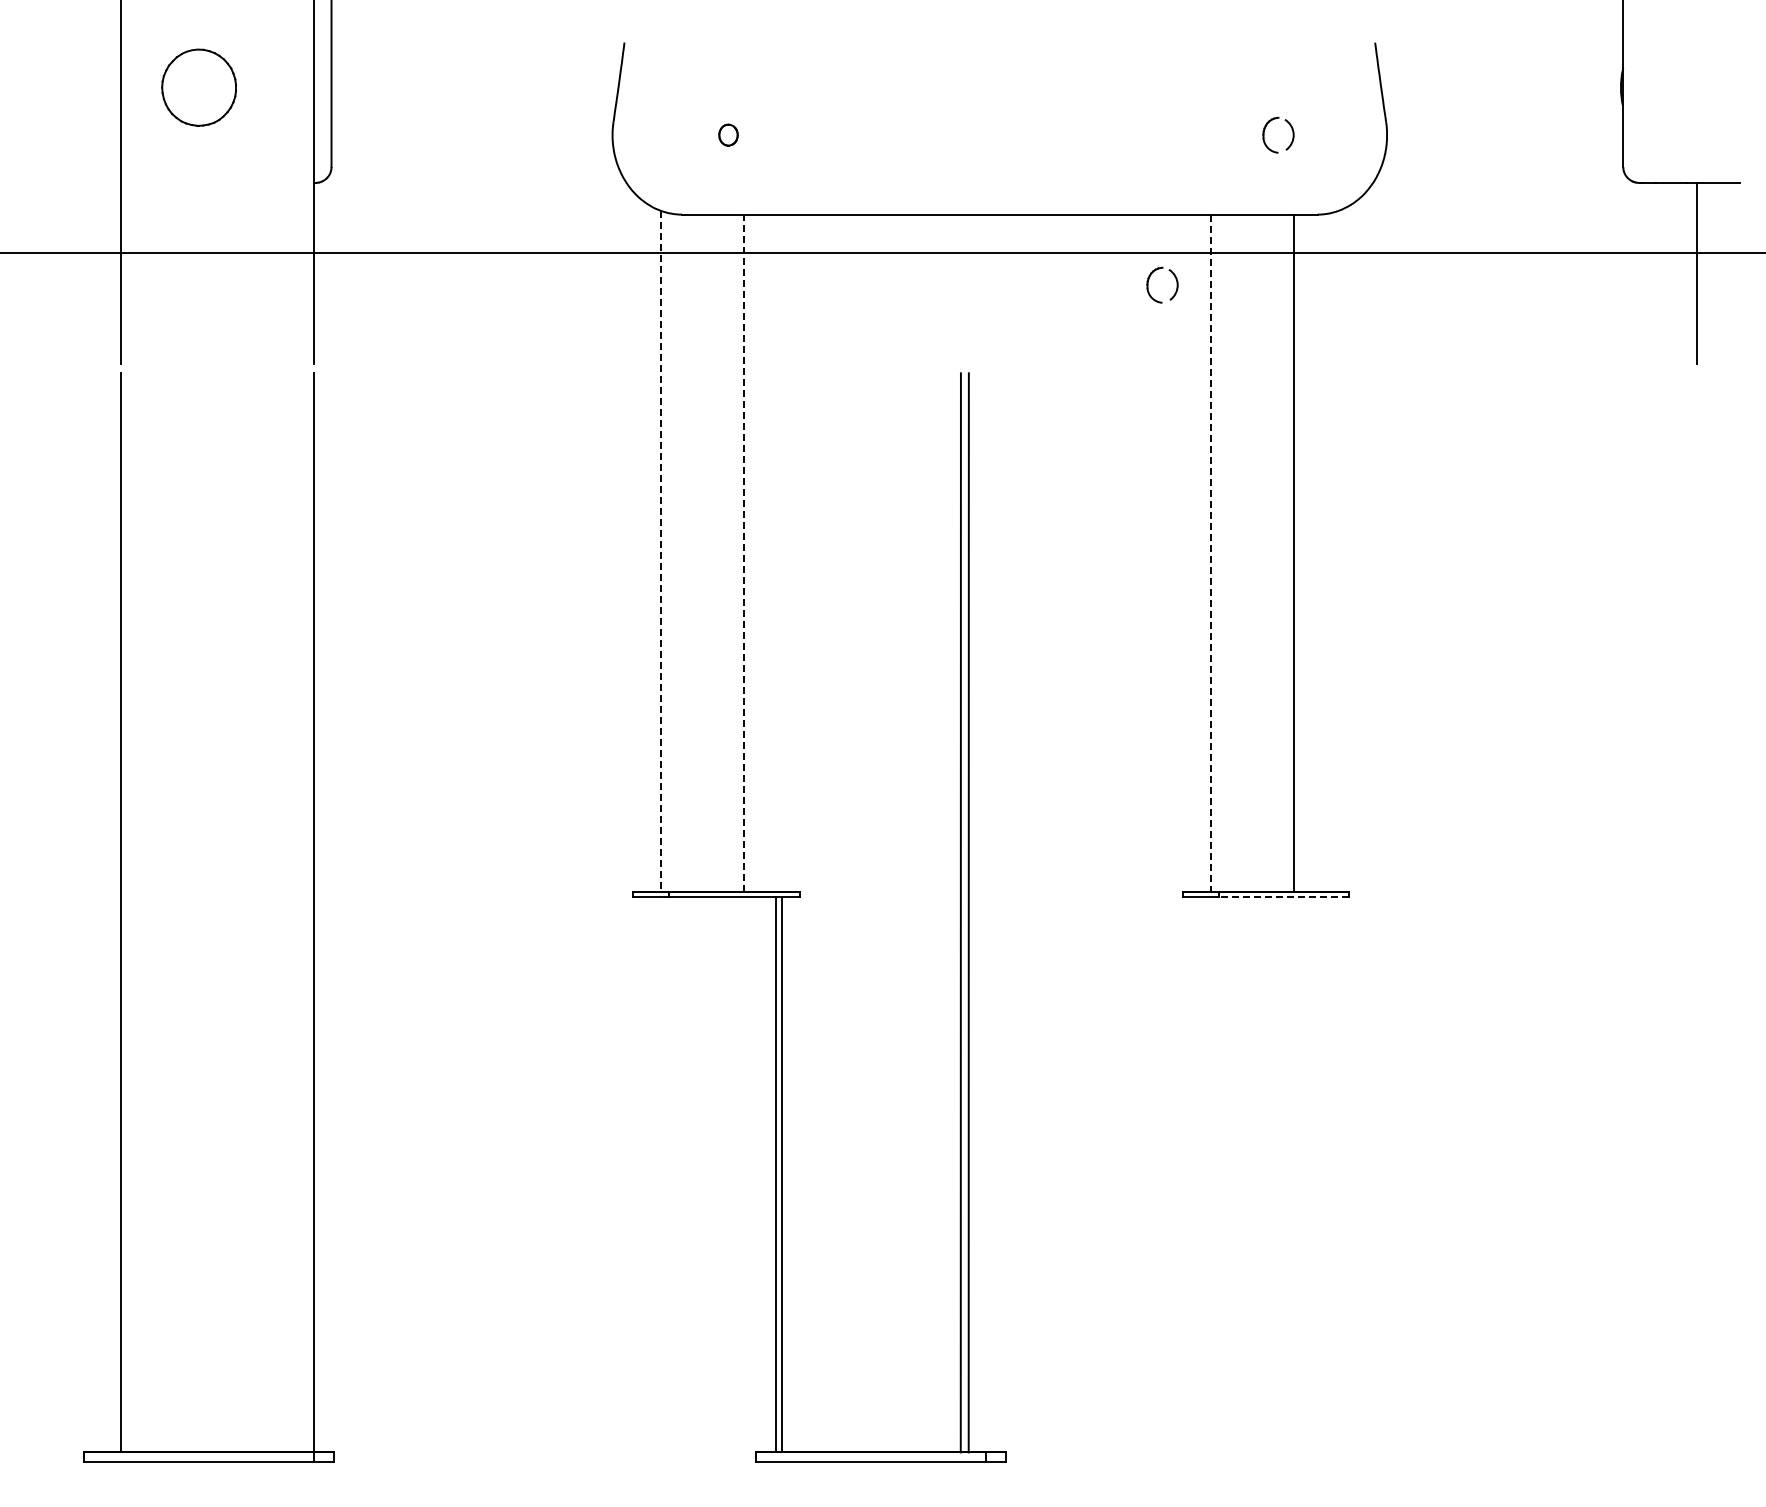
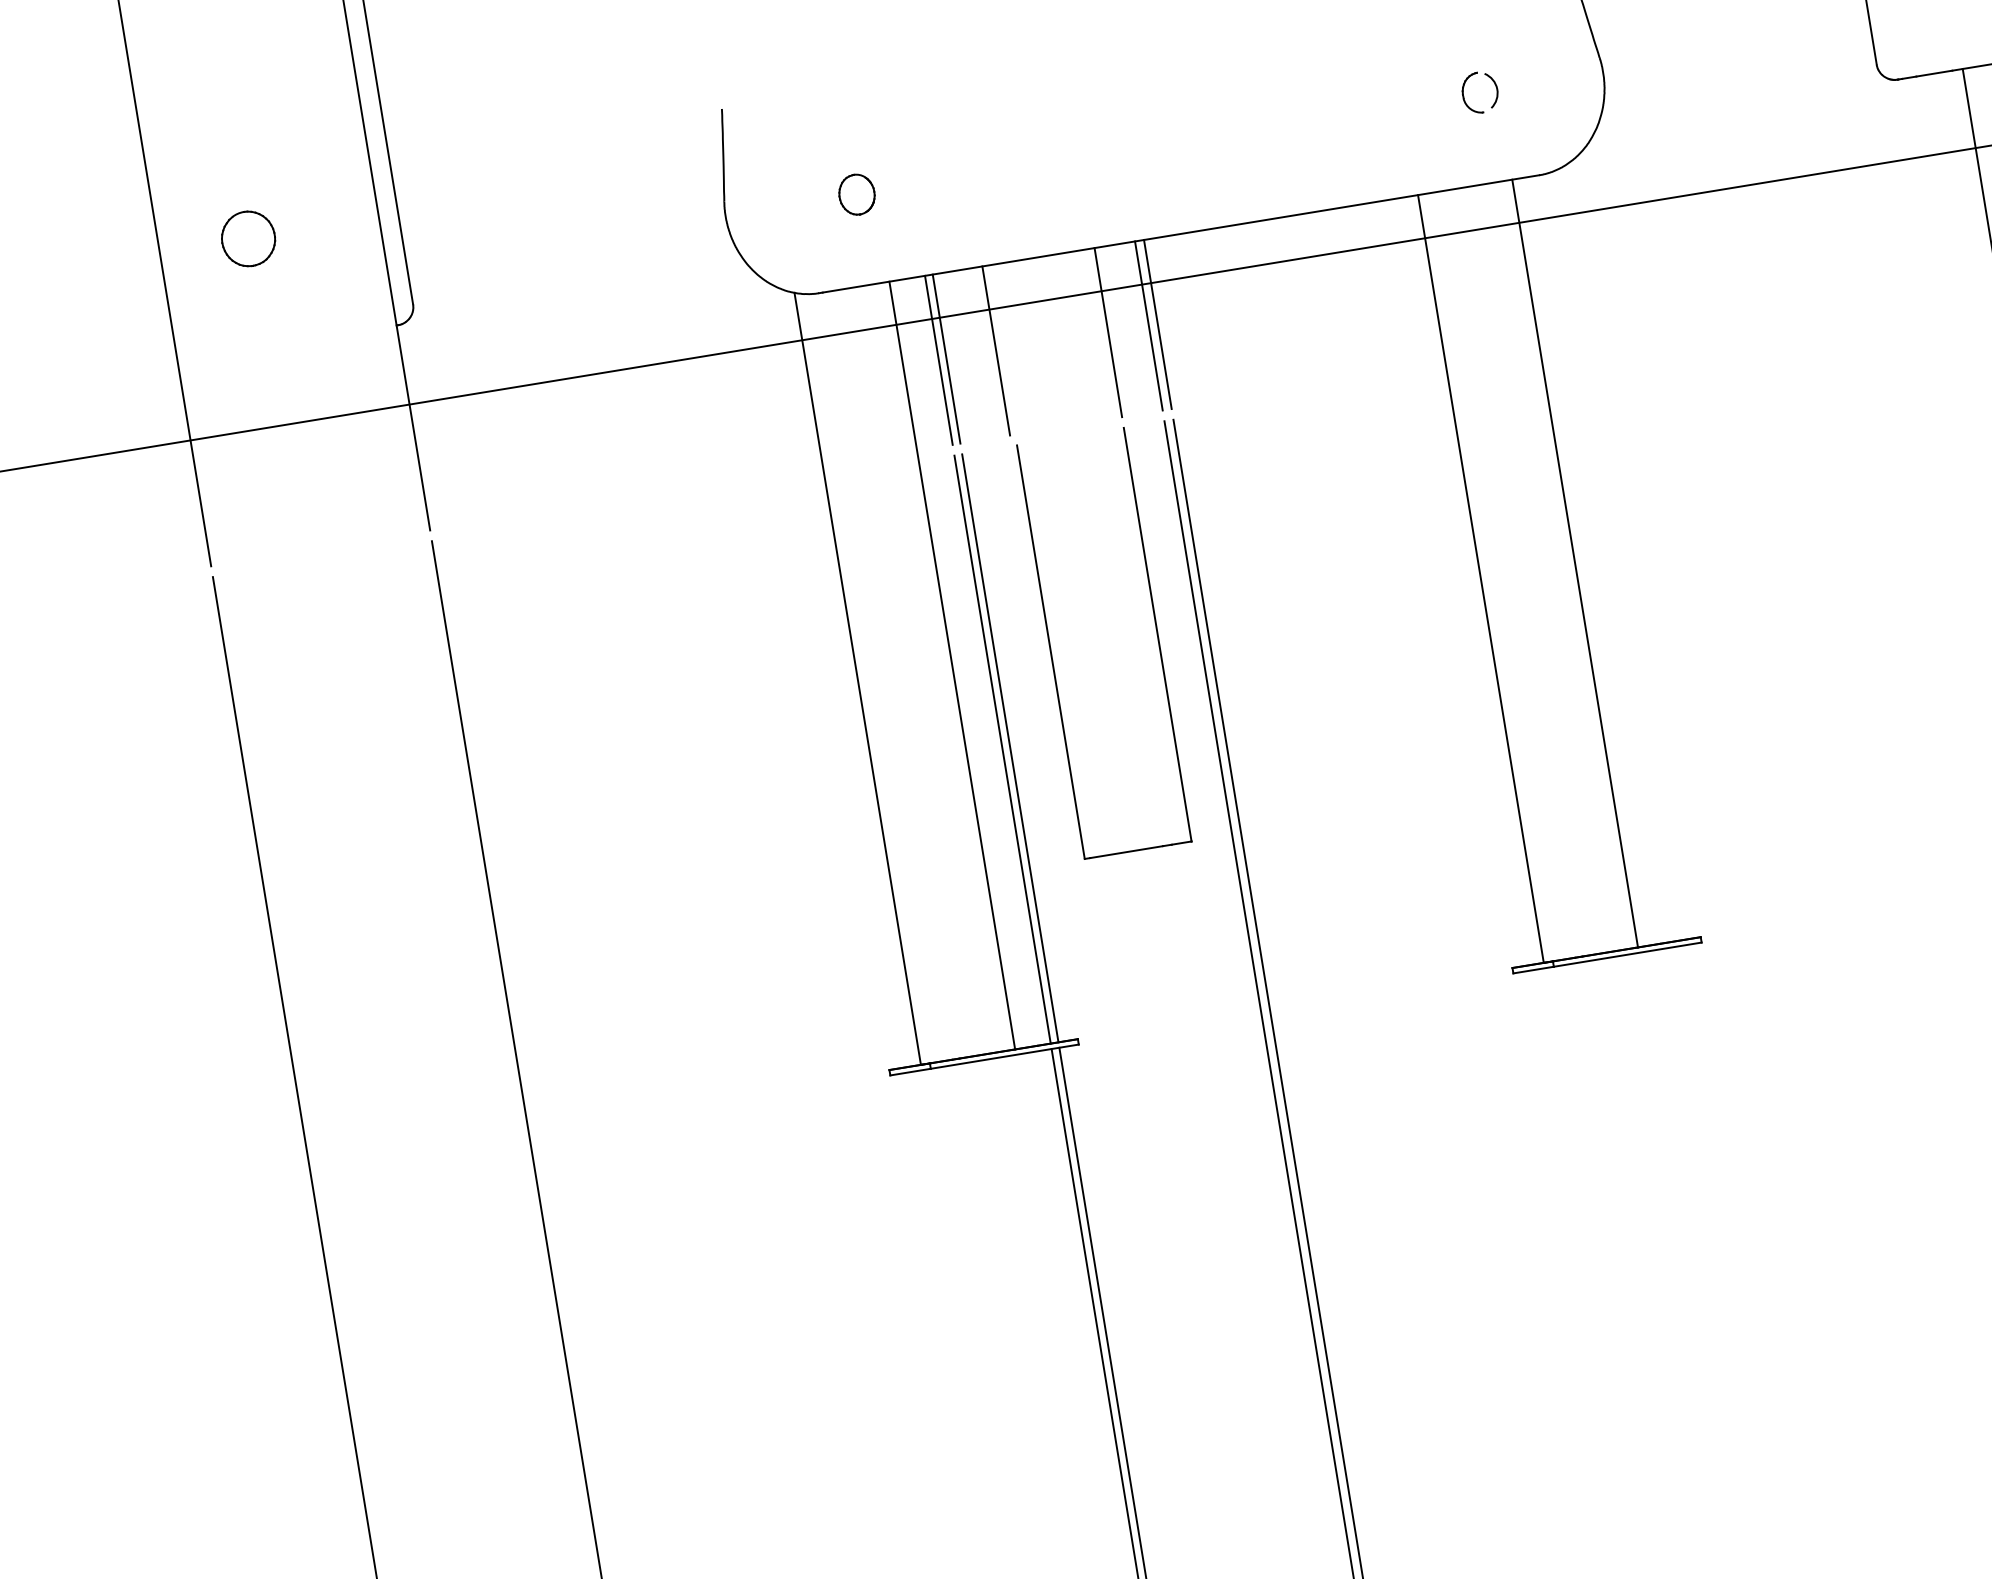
part: (199, 87) -> (248, 238), size x0.62
part: (728, 134) -> (856, 193), size x1.67
part: (1150, 277) -> (1361, 277), removed
line: (775, 288) -> (938, 359), added
line: (782, 288) -> (946, 358), added
line: (826, 288) -> (996, 350), added
line: (925, 288) -> (1108, 331), added
line: (960, 288) -> (1148, 325), added
line: (968, 288) -> (1157, 323), added
line: (660, 551) -> (857, 678), dashed -> solid
line: (744, 553) -> (952, 665), dashed -> solid
line: (1210, 553) -> (1480, 579), dashed -> solid
part: (831, 555) -> (1051, 651), added
line: (775, 632) -> (1002, 749), added
line: (782, 632) -> (1010, 748), added
line: (1283, 897) -> (1627, 955), dashed -> solid

